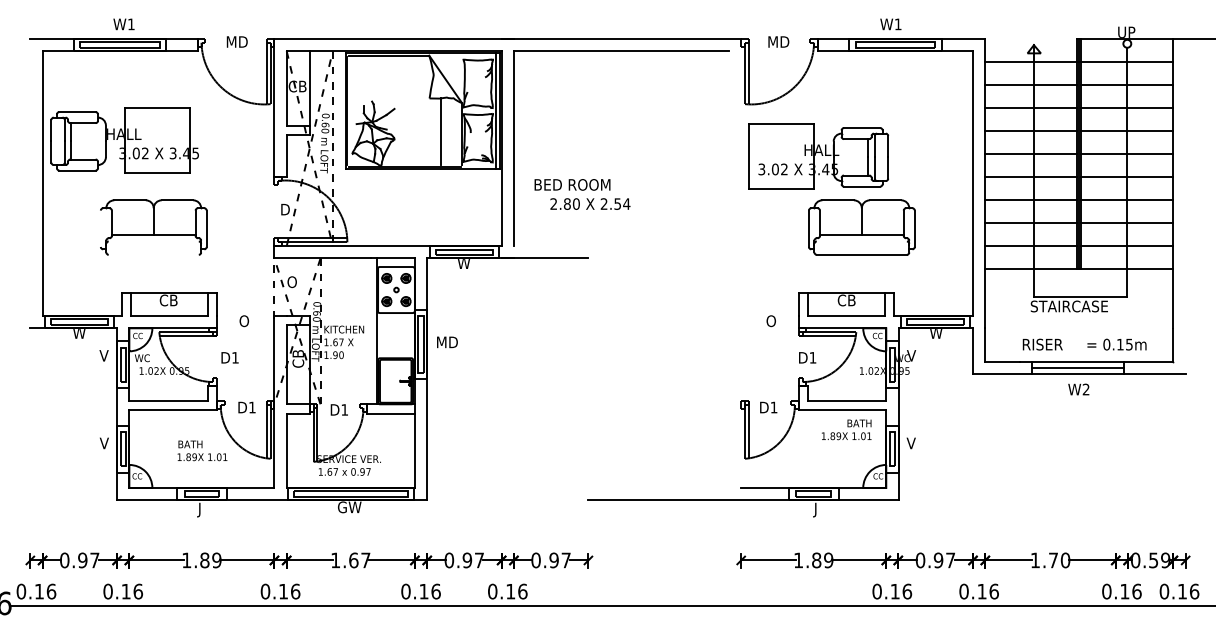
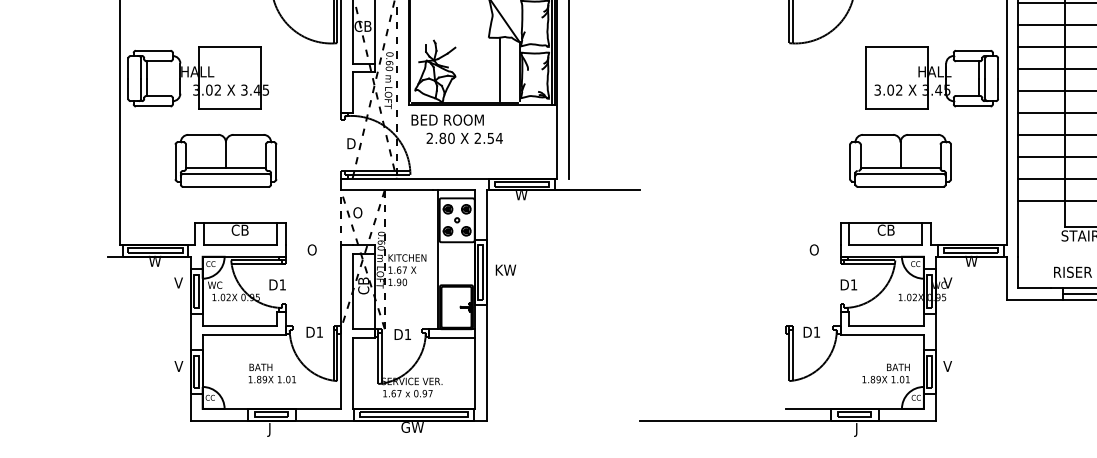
part: (818, 156) -> (931, 77), moved
text: (582, 194) -> (457, 129), moved
line: (100, 228) -> (175, 161), added
line: (153, 241) -> (225, 174), added
line: (861, 241) -> (900, 174), added
line: (153, 254) -> (225, 186), added
text: (448, 342) -> (506, 270), MD -> KW
text: (229, 357) -> (277, 284), moved
text: (846, 429) -> (885, 373), moved

